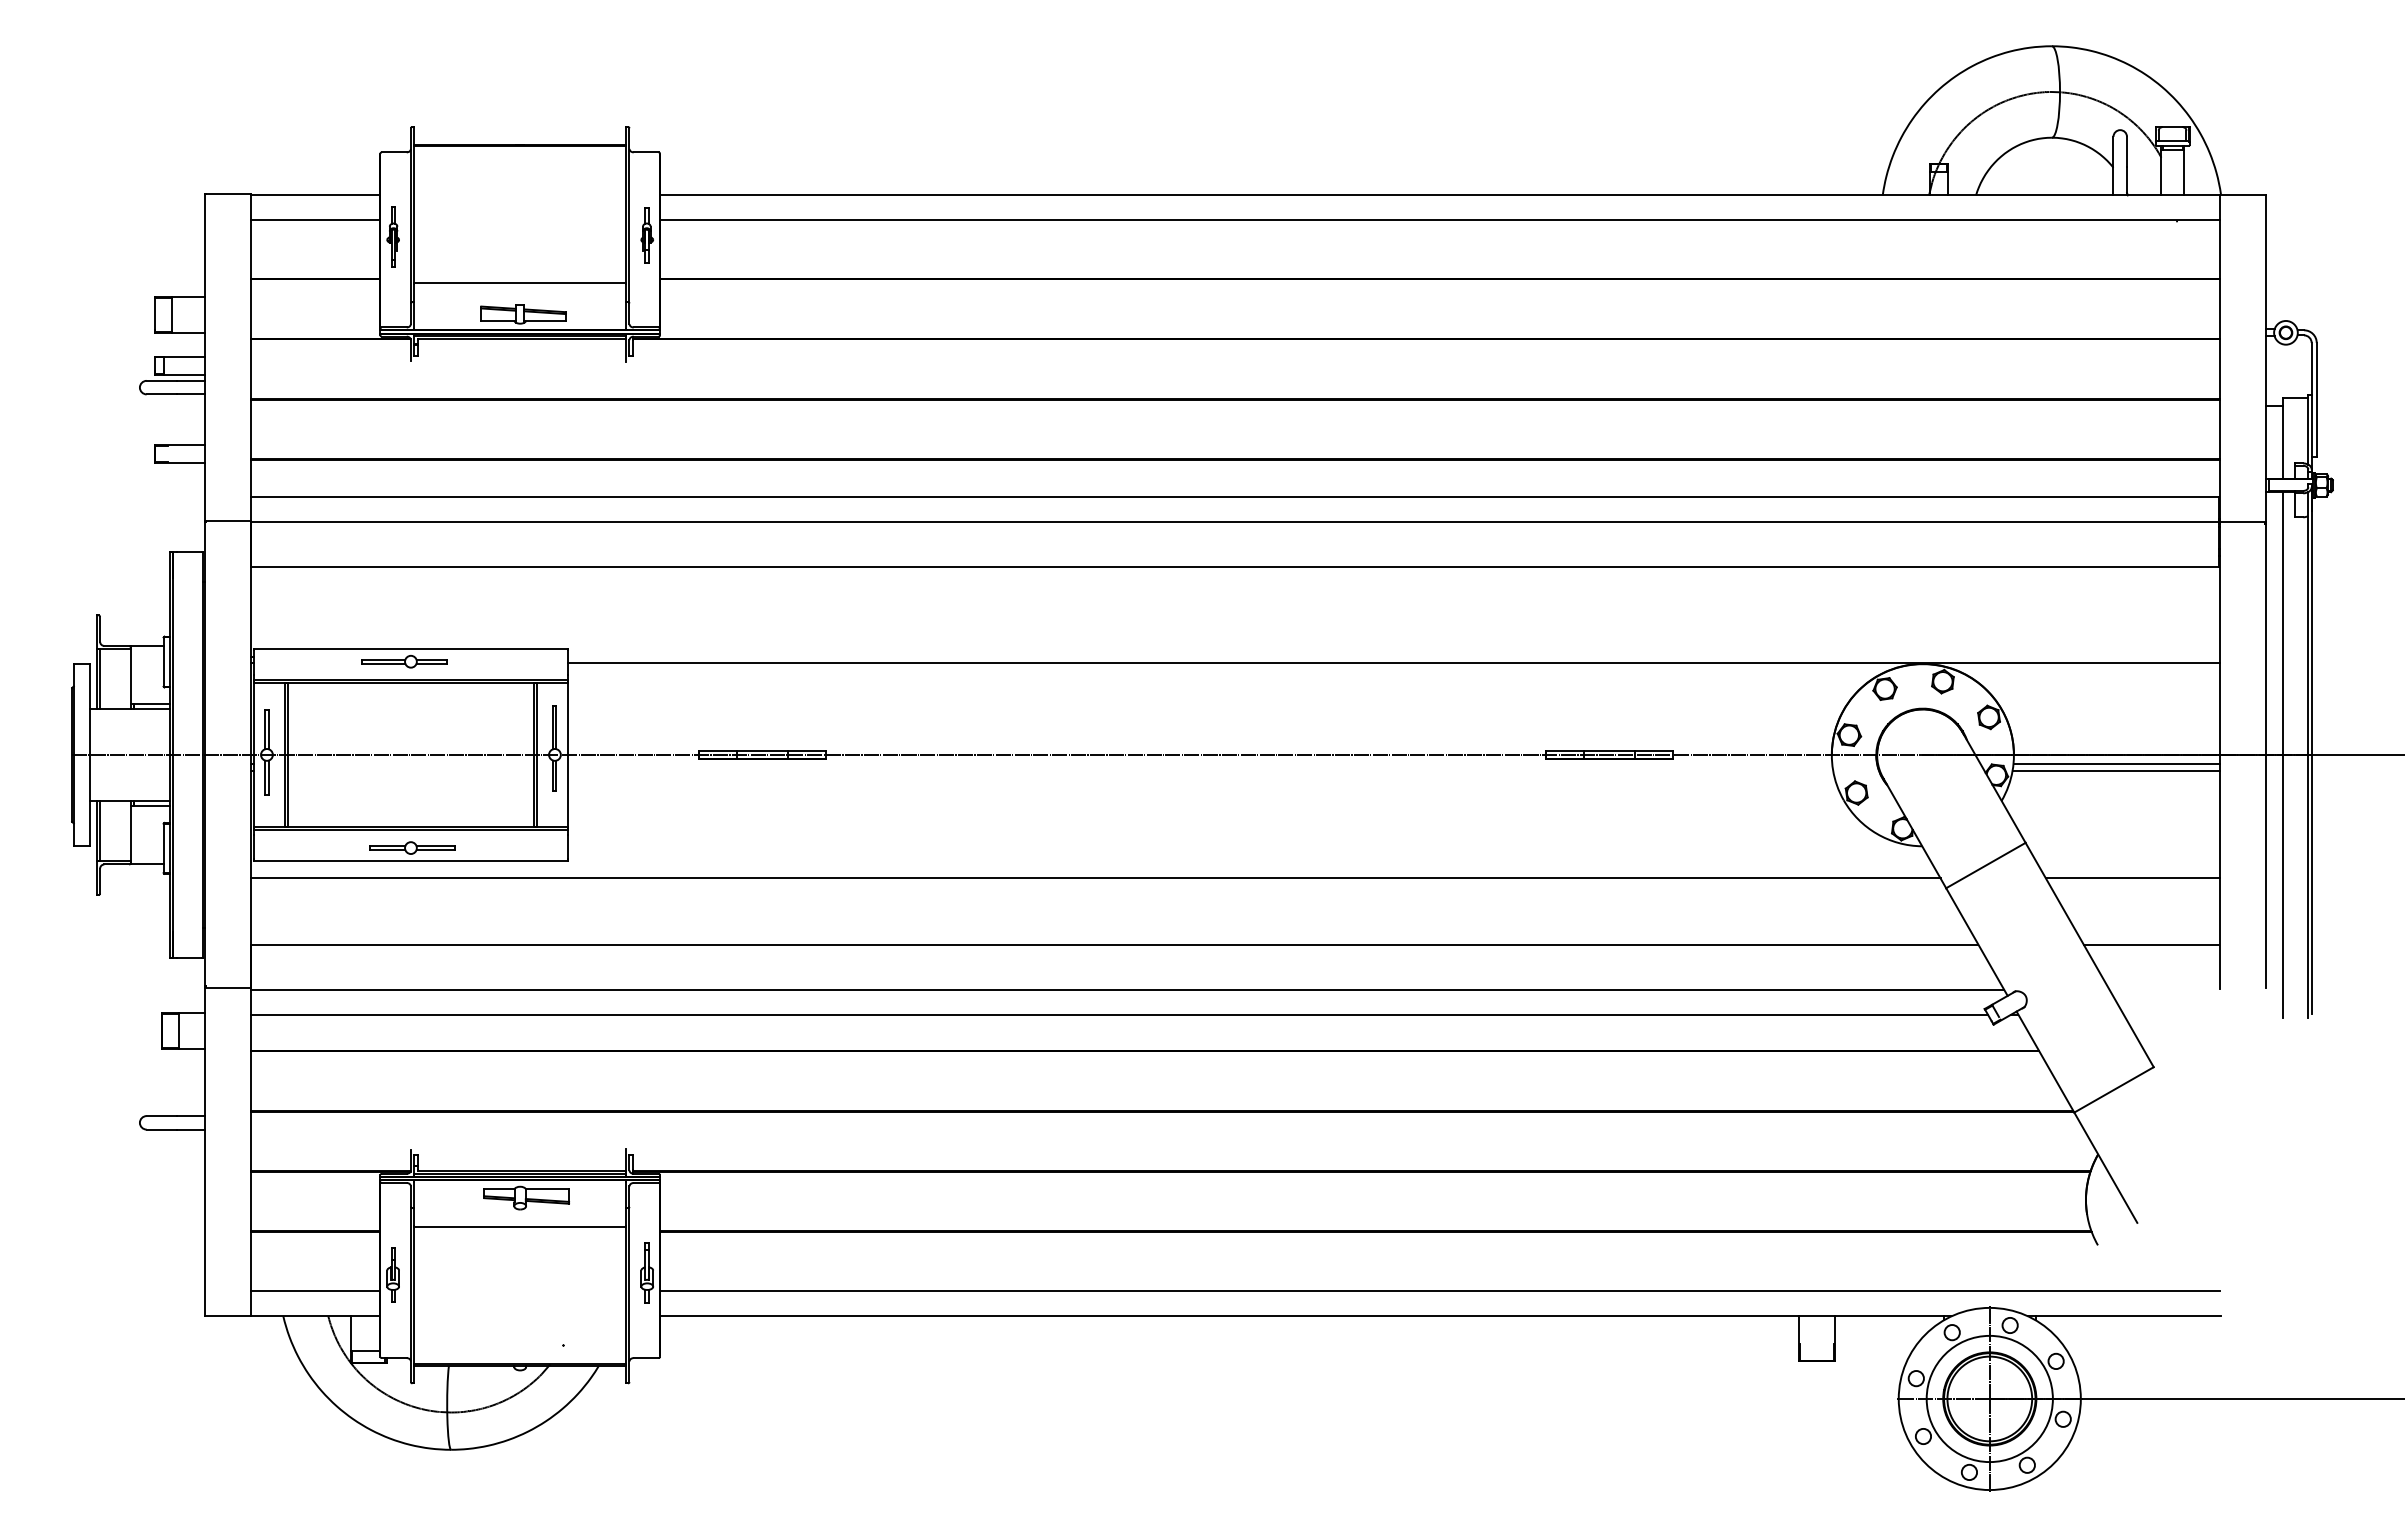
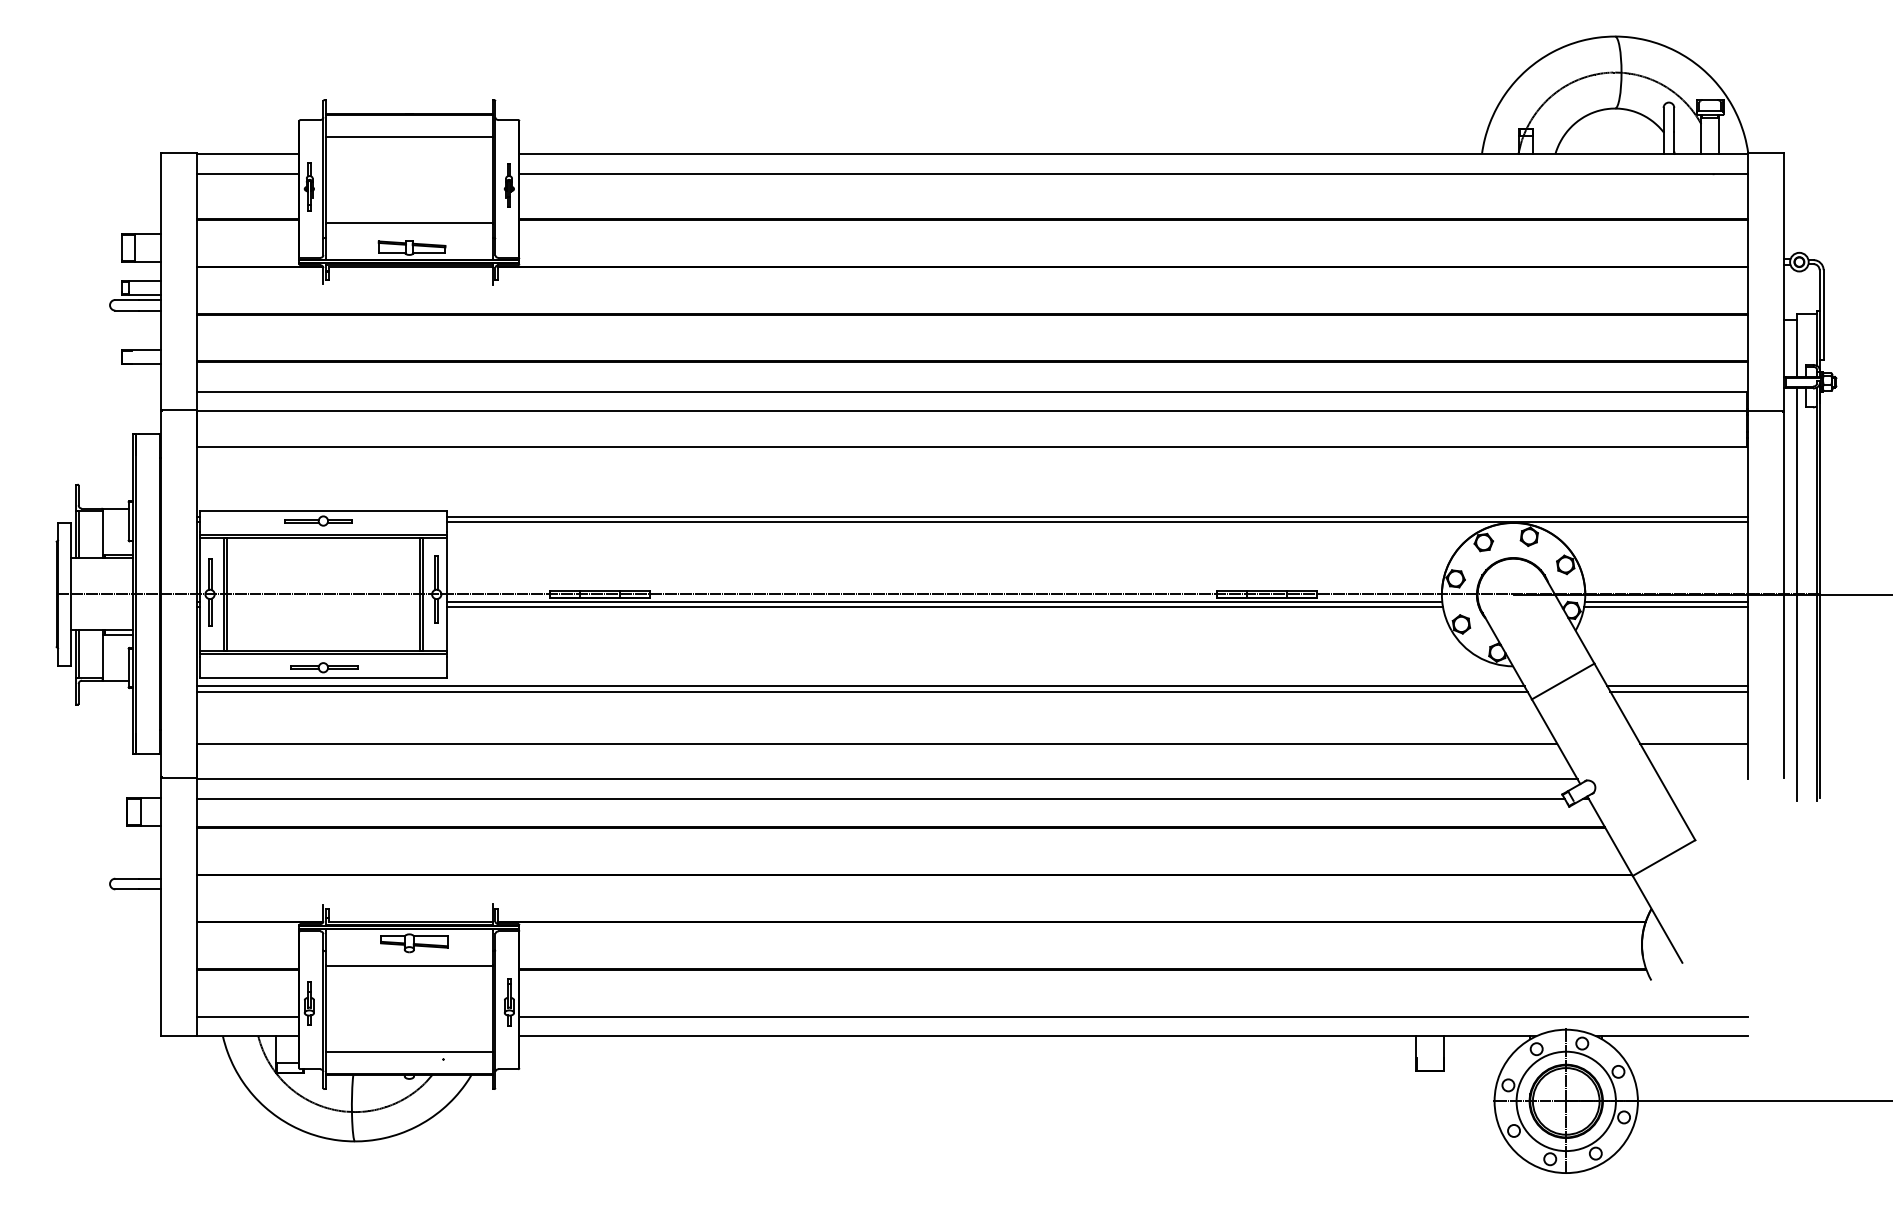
line: (520, 174) -> (409, 137), added
line: (1393, 656) -> (1096, 516), added
line: (1199, 764) -> (944, 601), added
line: (1200, 770) -> (944, 606), added
line: (1093, 871) -> (860, 686), added
line: (2131, 871) -> (1677, 686), added
line: (520, 1336) -> (409, 1052), added

